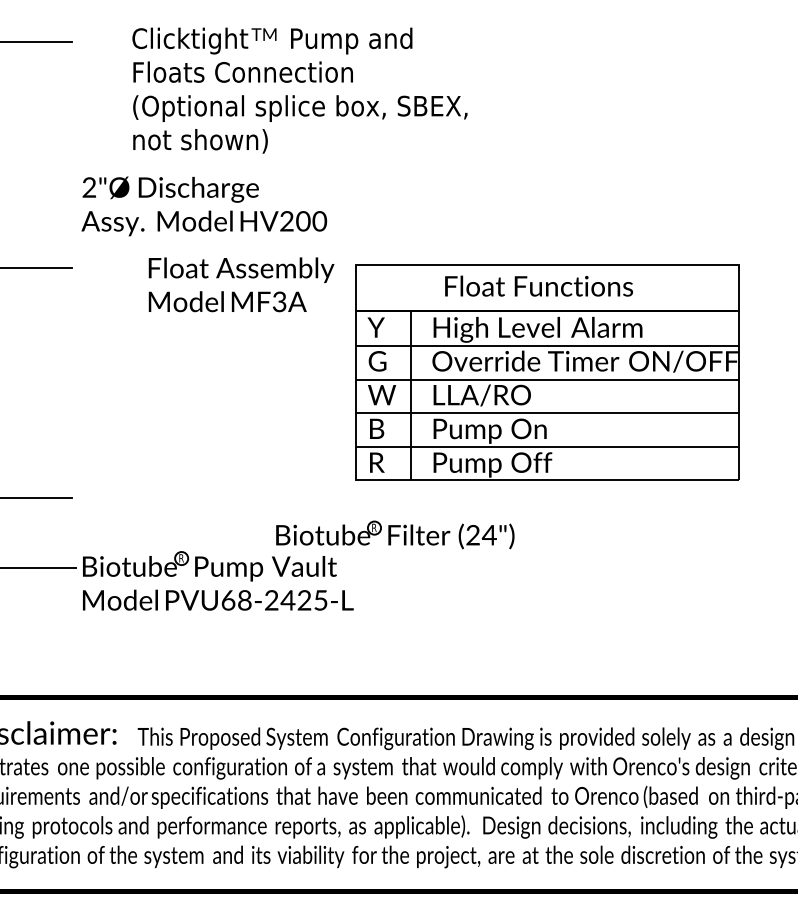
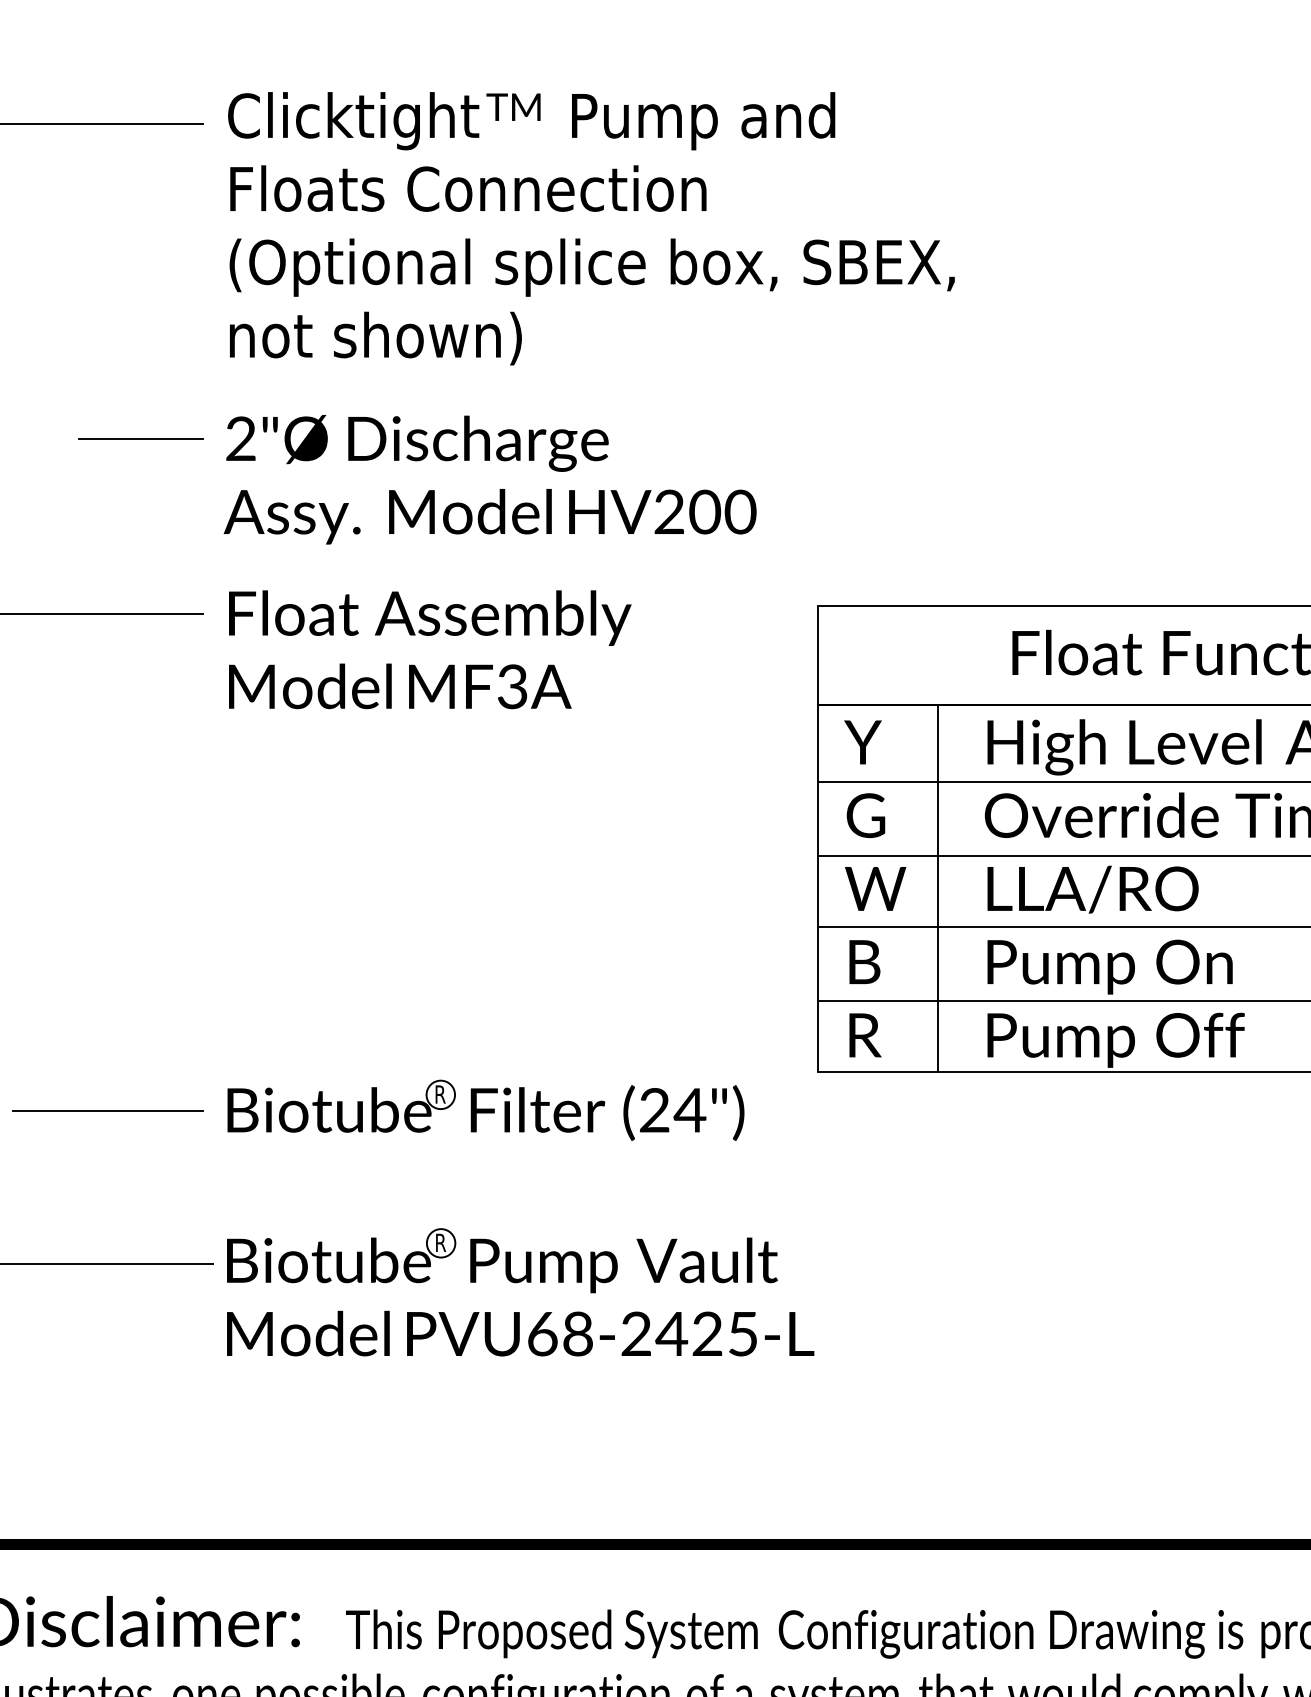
text: (299, 90) -> (590, 228), moved
line: (43, 187) -> (141, 438), added
text: (241, 284) -> (429, 649), moved
part: (395, 534) -> (486, 1108), moved

